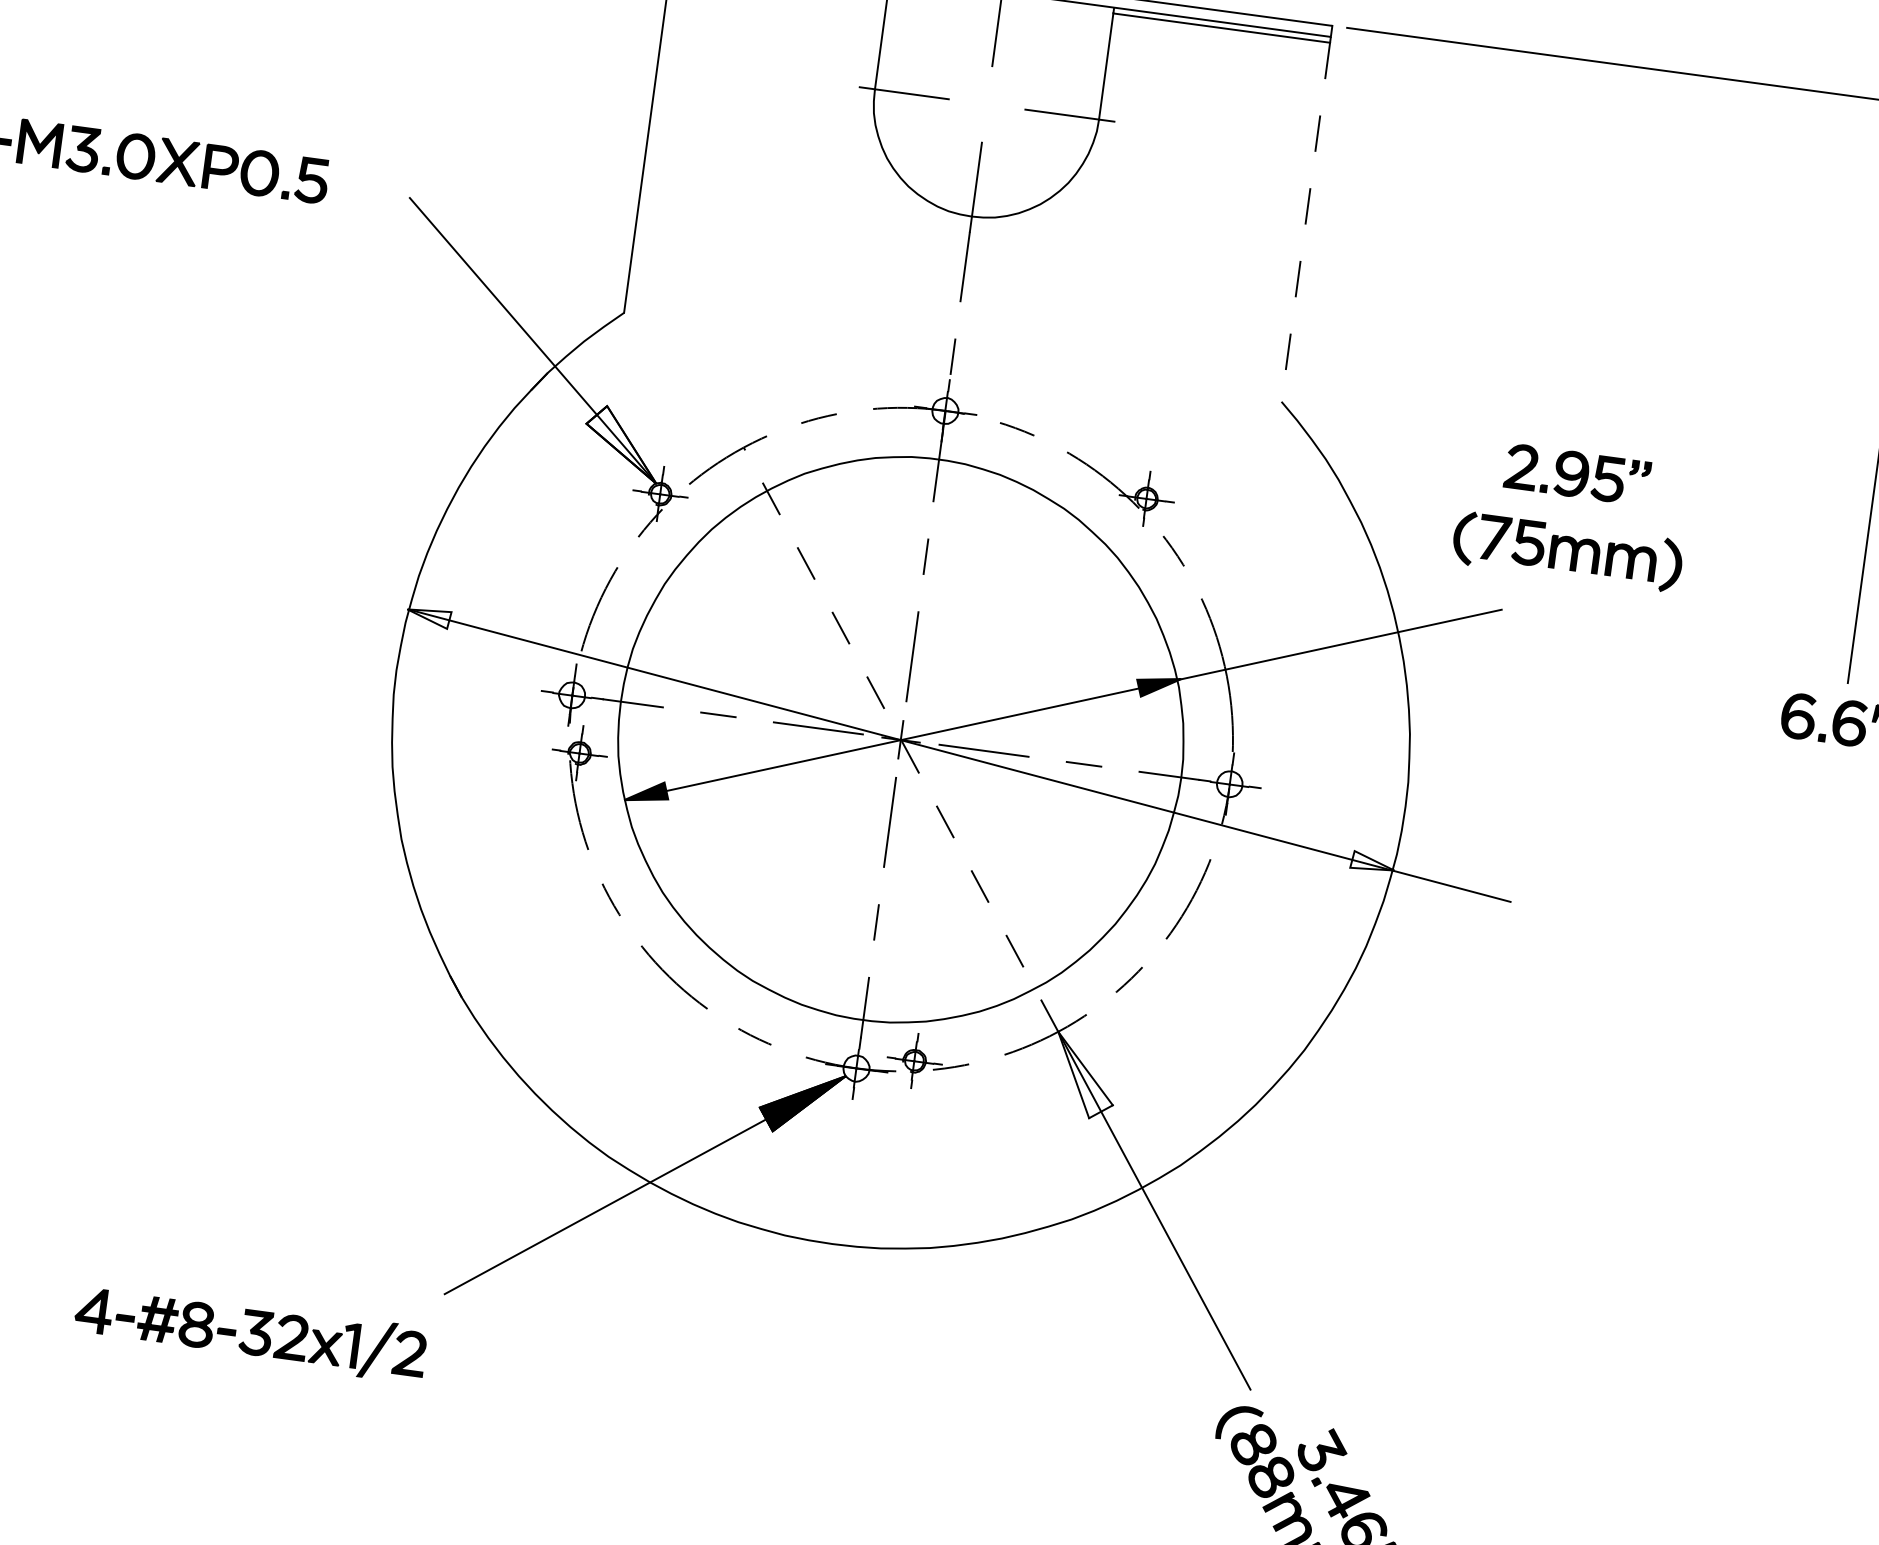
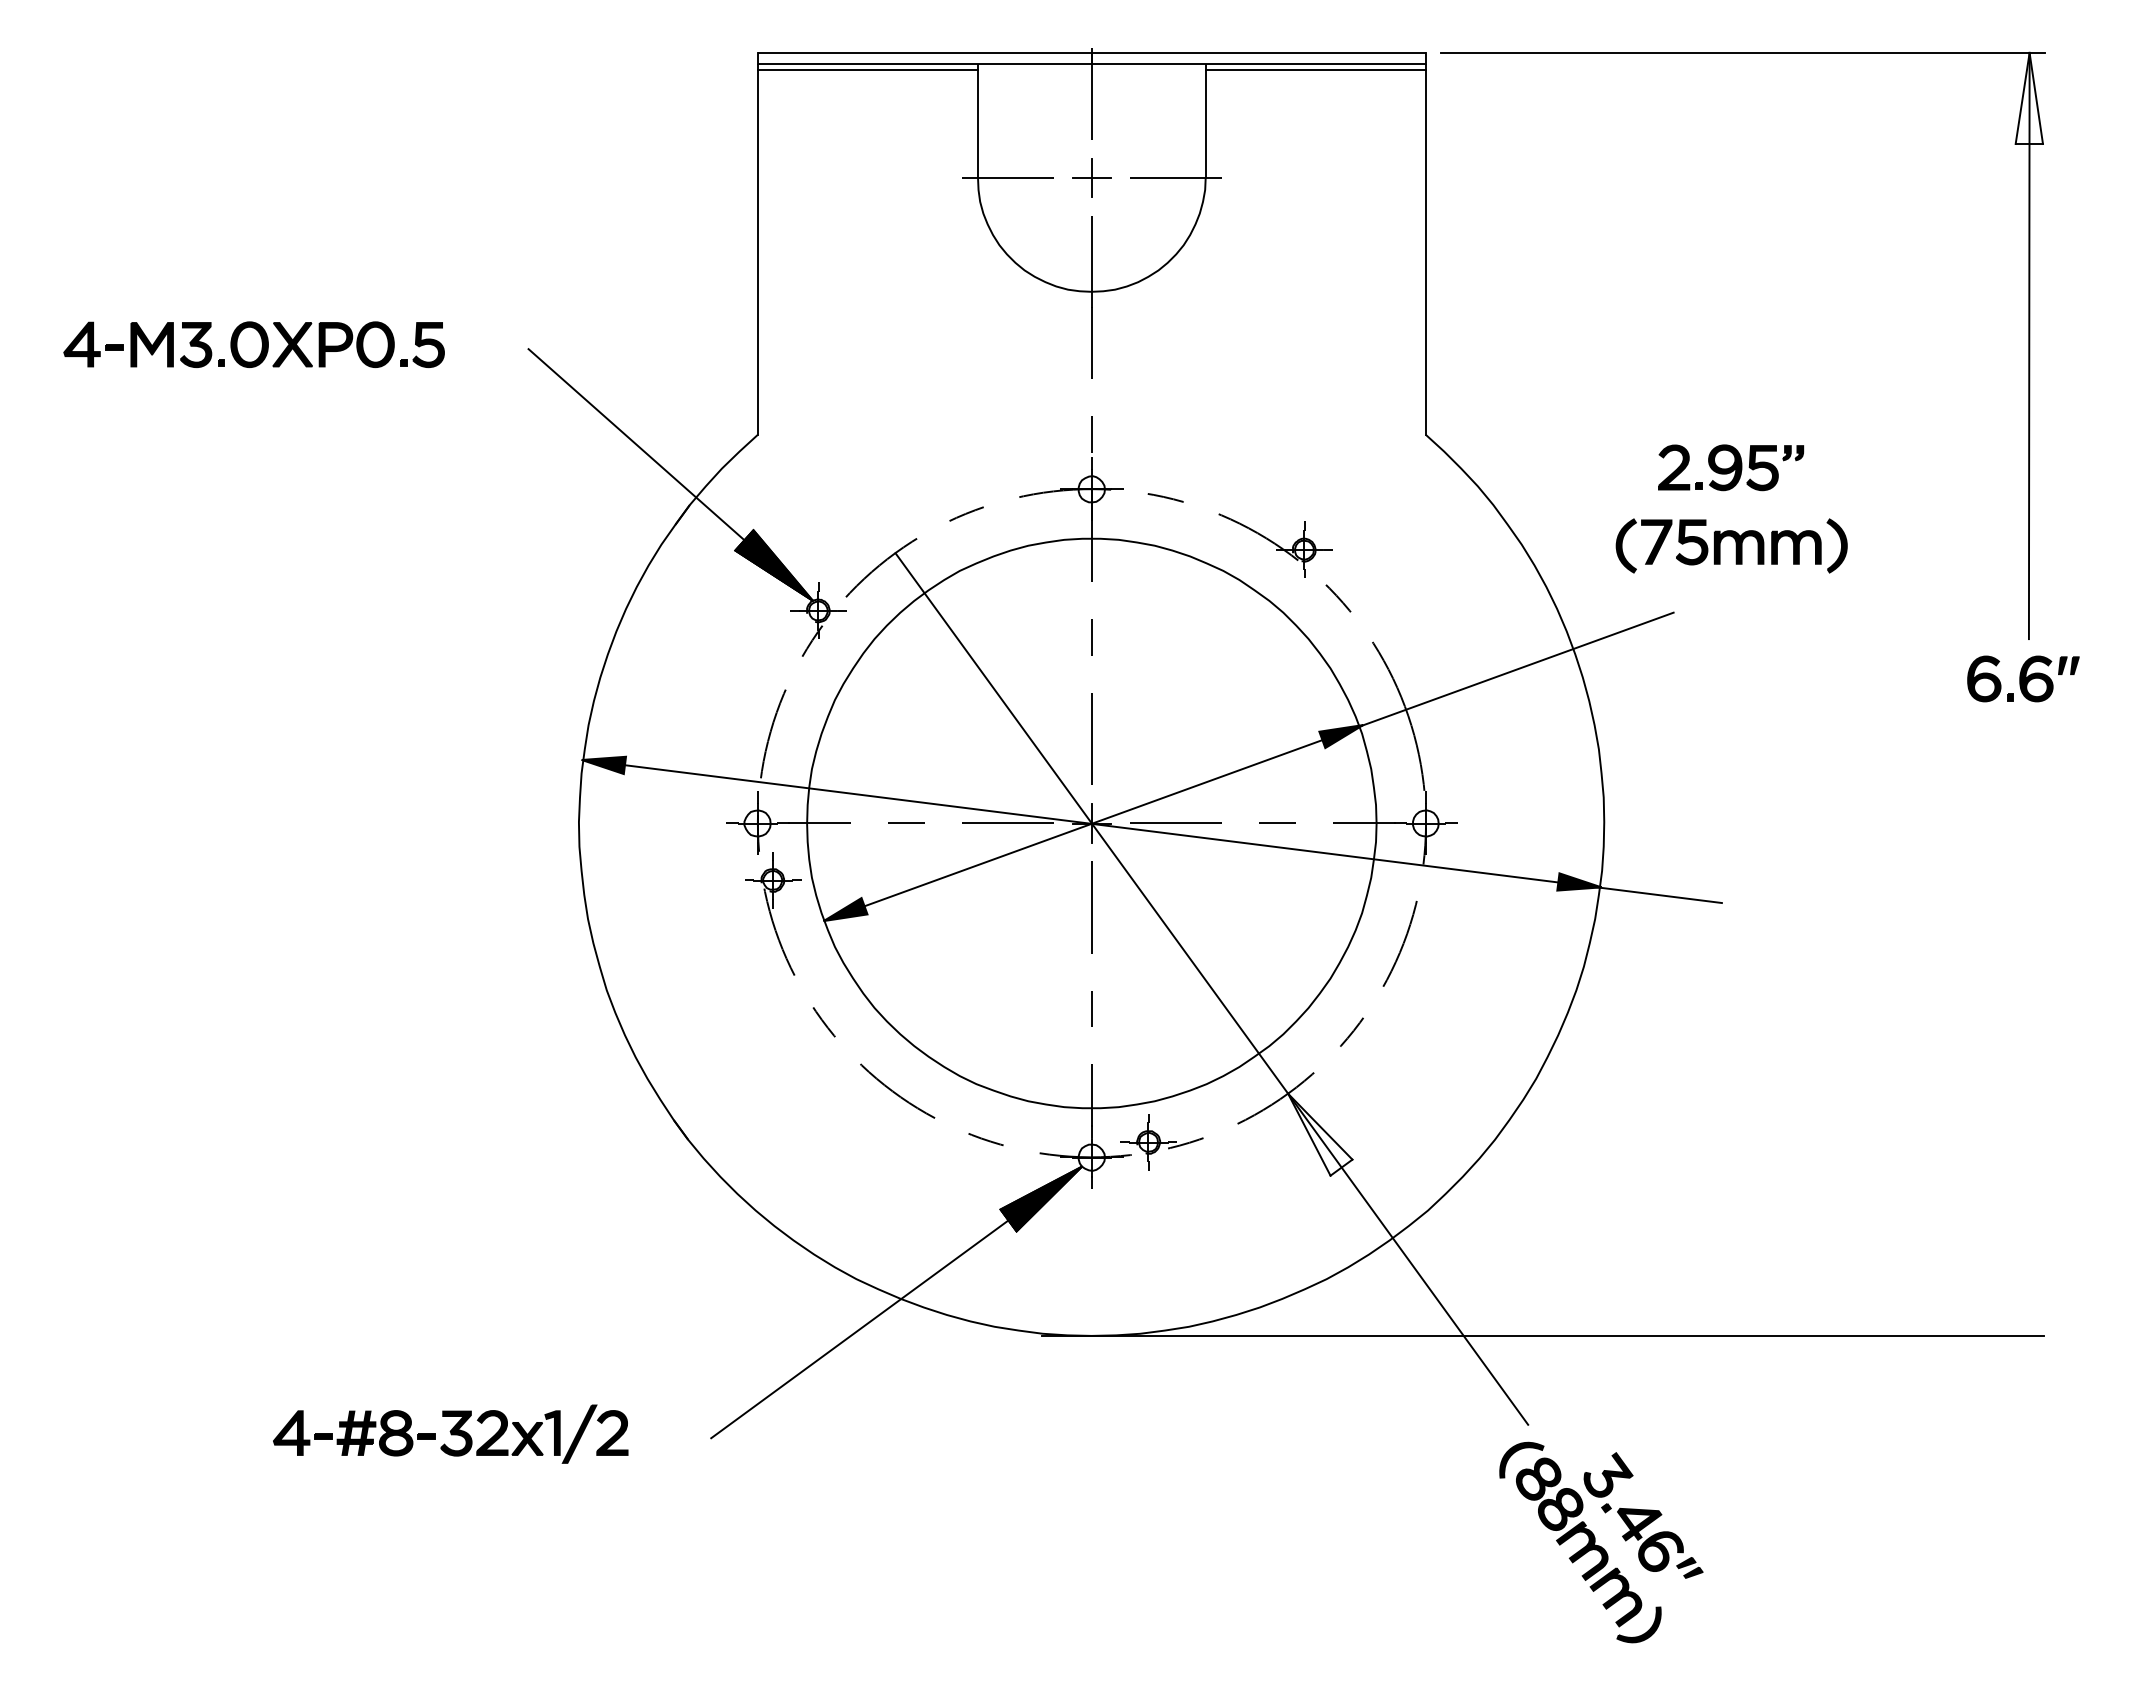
part: (986, 104) -> (1091, 177), added
line: (1305, 222) -> (1425, 252), dashed -> solid
fill: (623, 443) -> (774, 565), added
fill: (428, 617) -> (603, 765), added
line: (900, 739) -> (1091, 823), dashed -> solid
fill: (1373, 861) -> (1579, 881), added
line: (1276, 1303) -> (1542, 1335), added
part: (250, 1332) -> (450, 1433), moved

